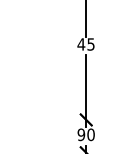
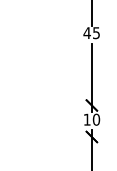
text: (80, 134) -> (86, 119), 90 -> 10

